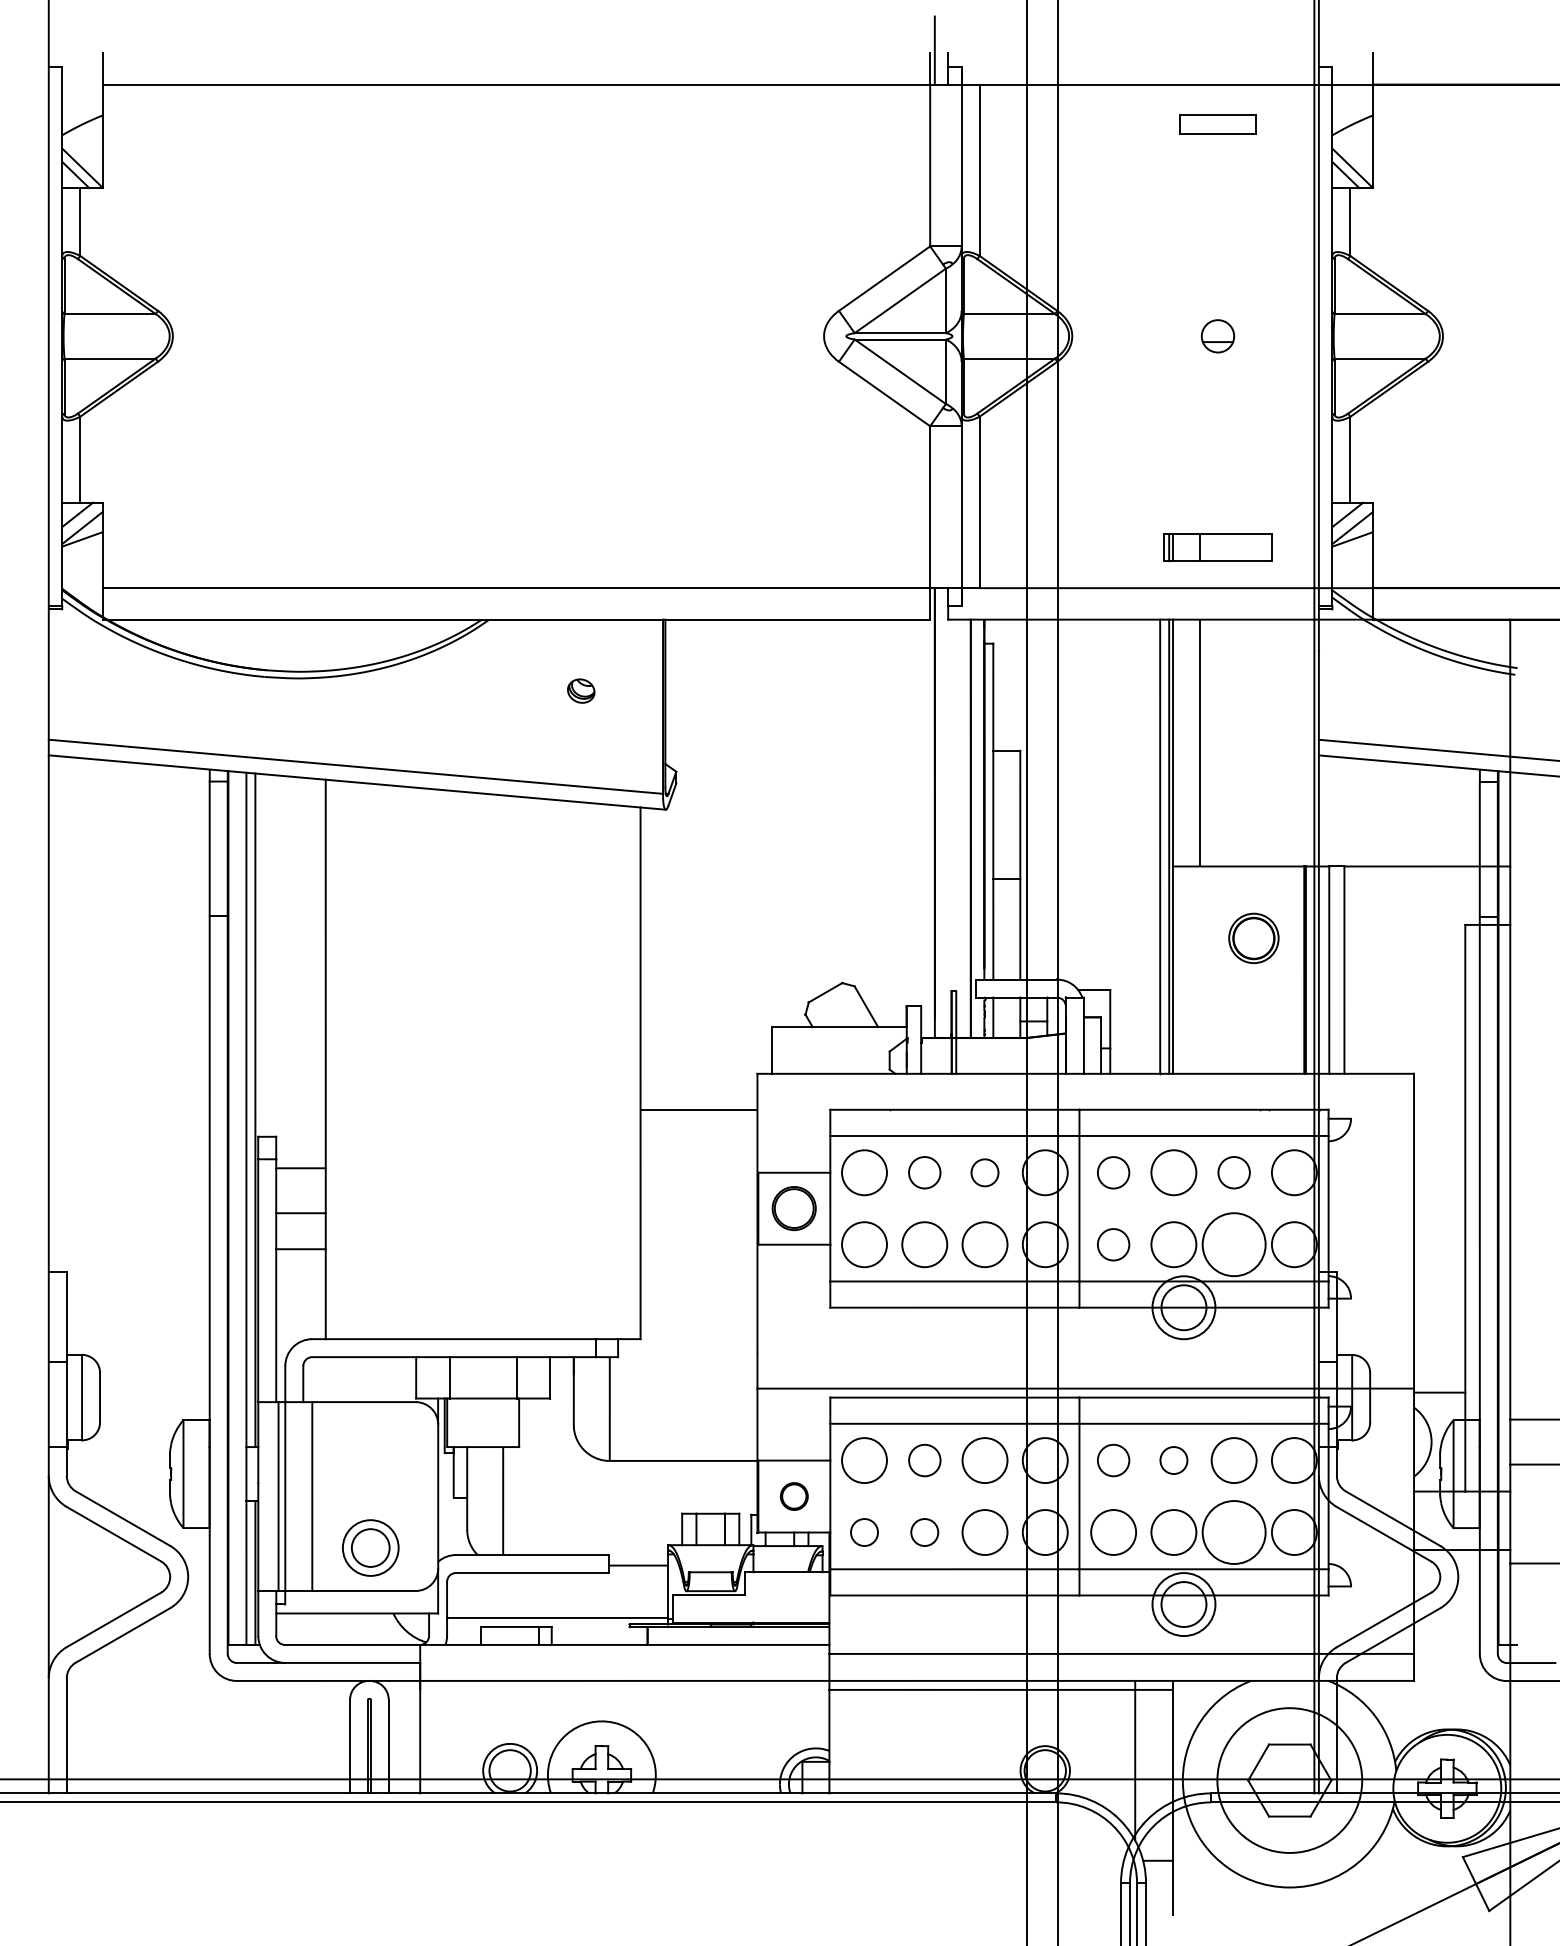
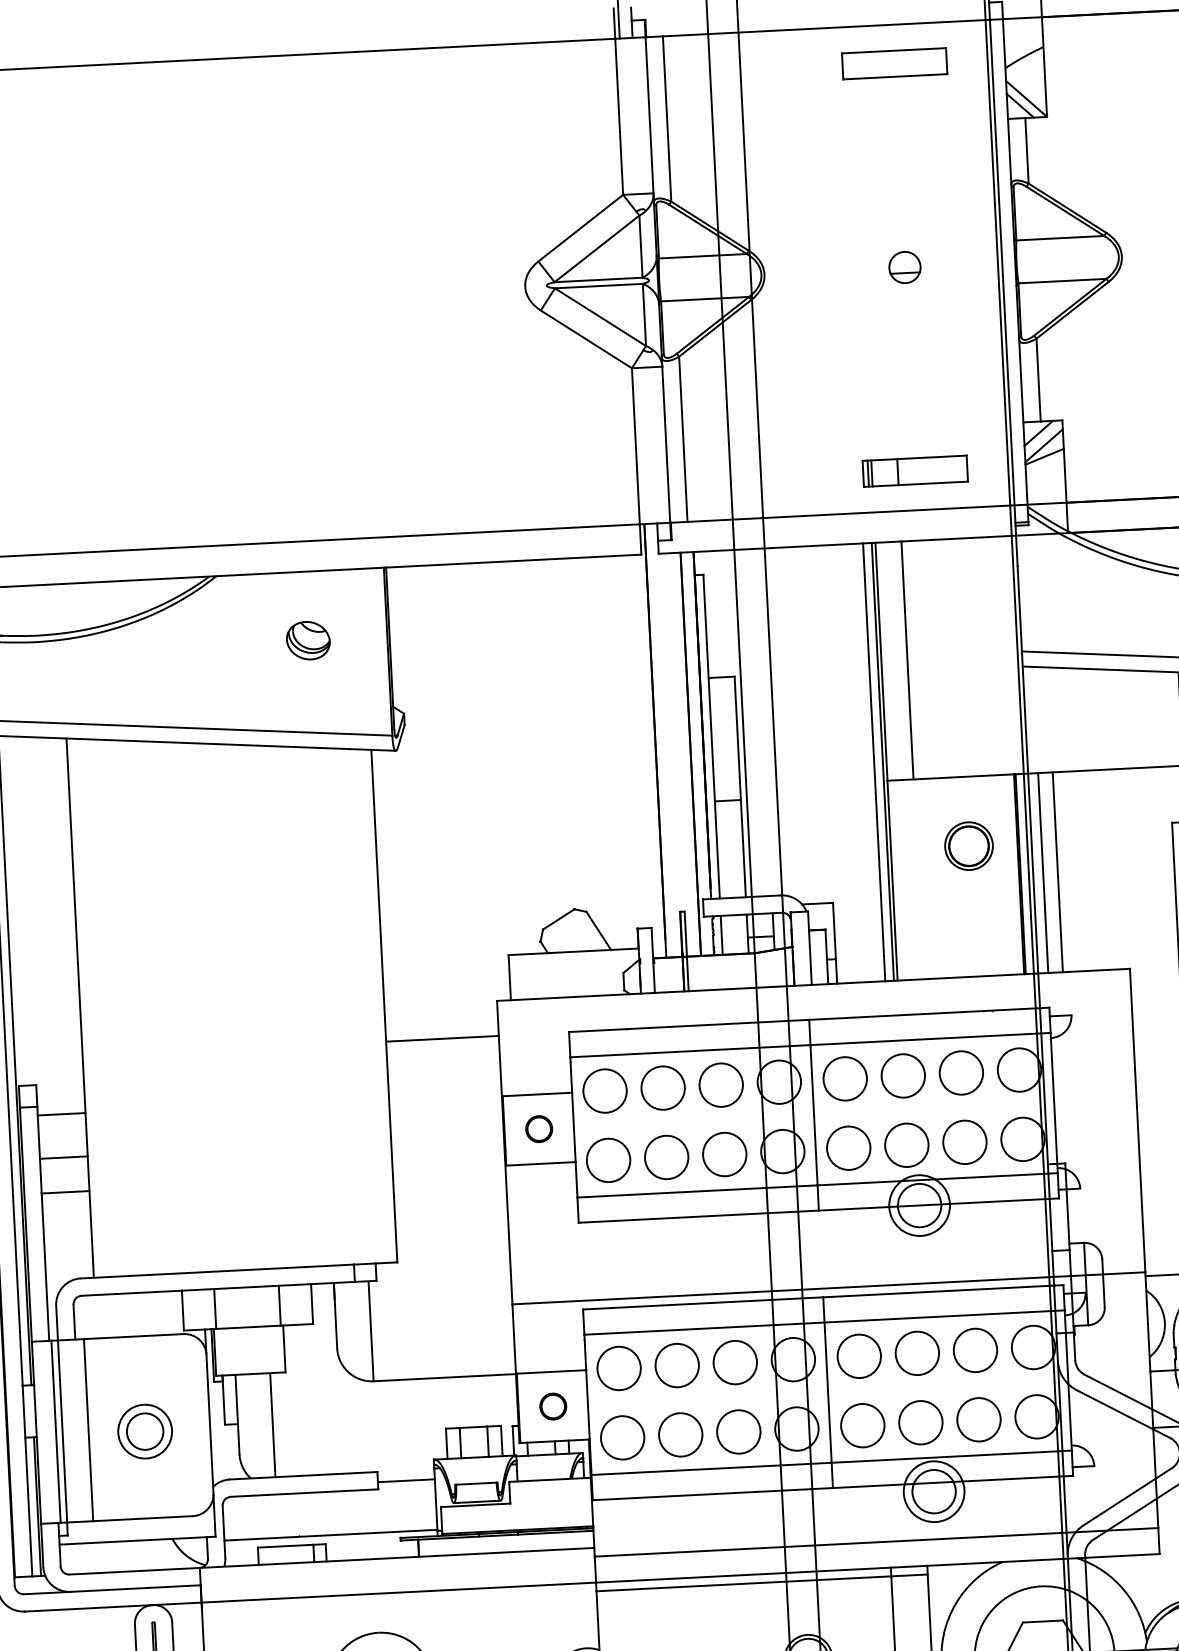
part: (1217, 124) -> (894, 63), size x1.43
part: (581, 690) -> (308, 639), size x1.67
circle: (924, 1172) -> (662, 1087), size x1.43
circle: (984, 1172) -> (720, 1084), size x1.67
circle: (1113, 1172) -> (845, 1078), size x1.43
circle: (1233, 1172) -> (960, 1072), size x1.43
part: (794, 1208) -> (539, 1128), size x0.62
circle: (1113, 1244) -> (848, 1148), size x1.43
circle: (1233, 1244) -> (964, 1142), size x0.71
circle: (924, 1460) -> (676, 1365), size x1.43
circle: (1113, 1460) -> (859, 1356), size x1.43
circle: (1173, 1460) -> (916, 1353), size x1.67
circle: (864, 1532) -> (622, 1437), size x1.67
circle: (924, 1532) -> (680, 1434), size x1.67
circle: (1233, 1532) -> (978, 1419), size x0.71
part: (370, 1547) -> (144, 1431), moved

